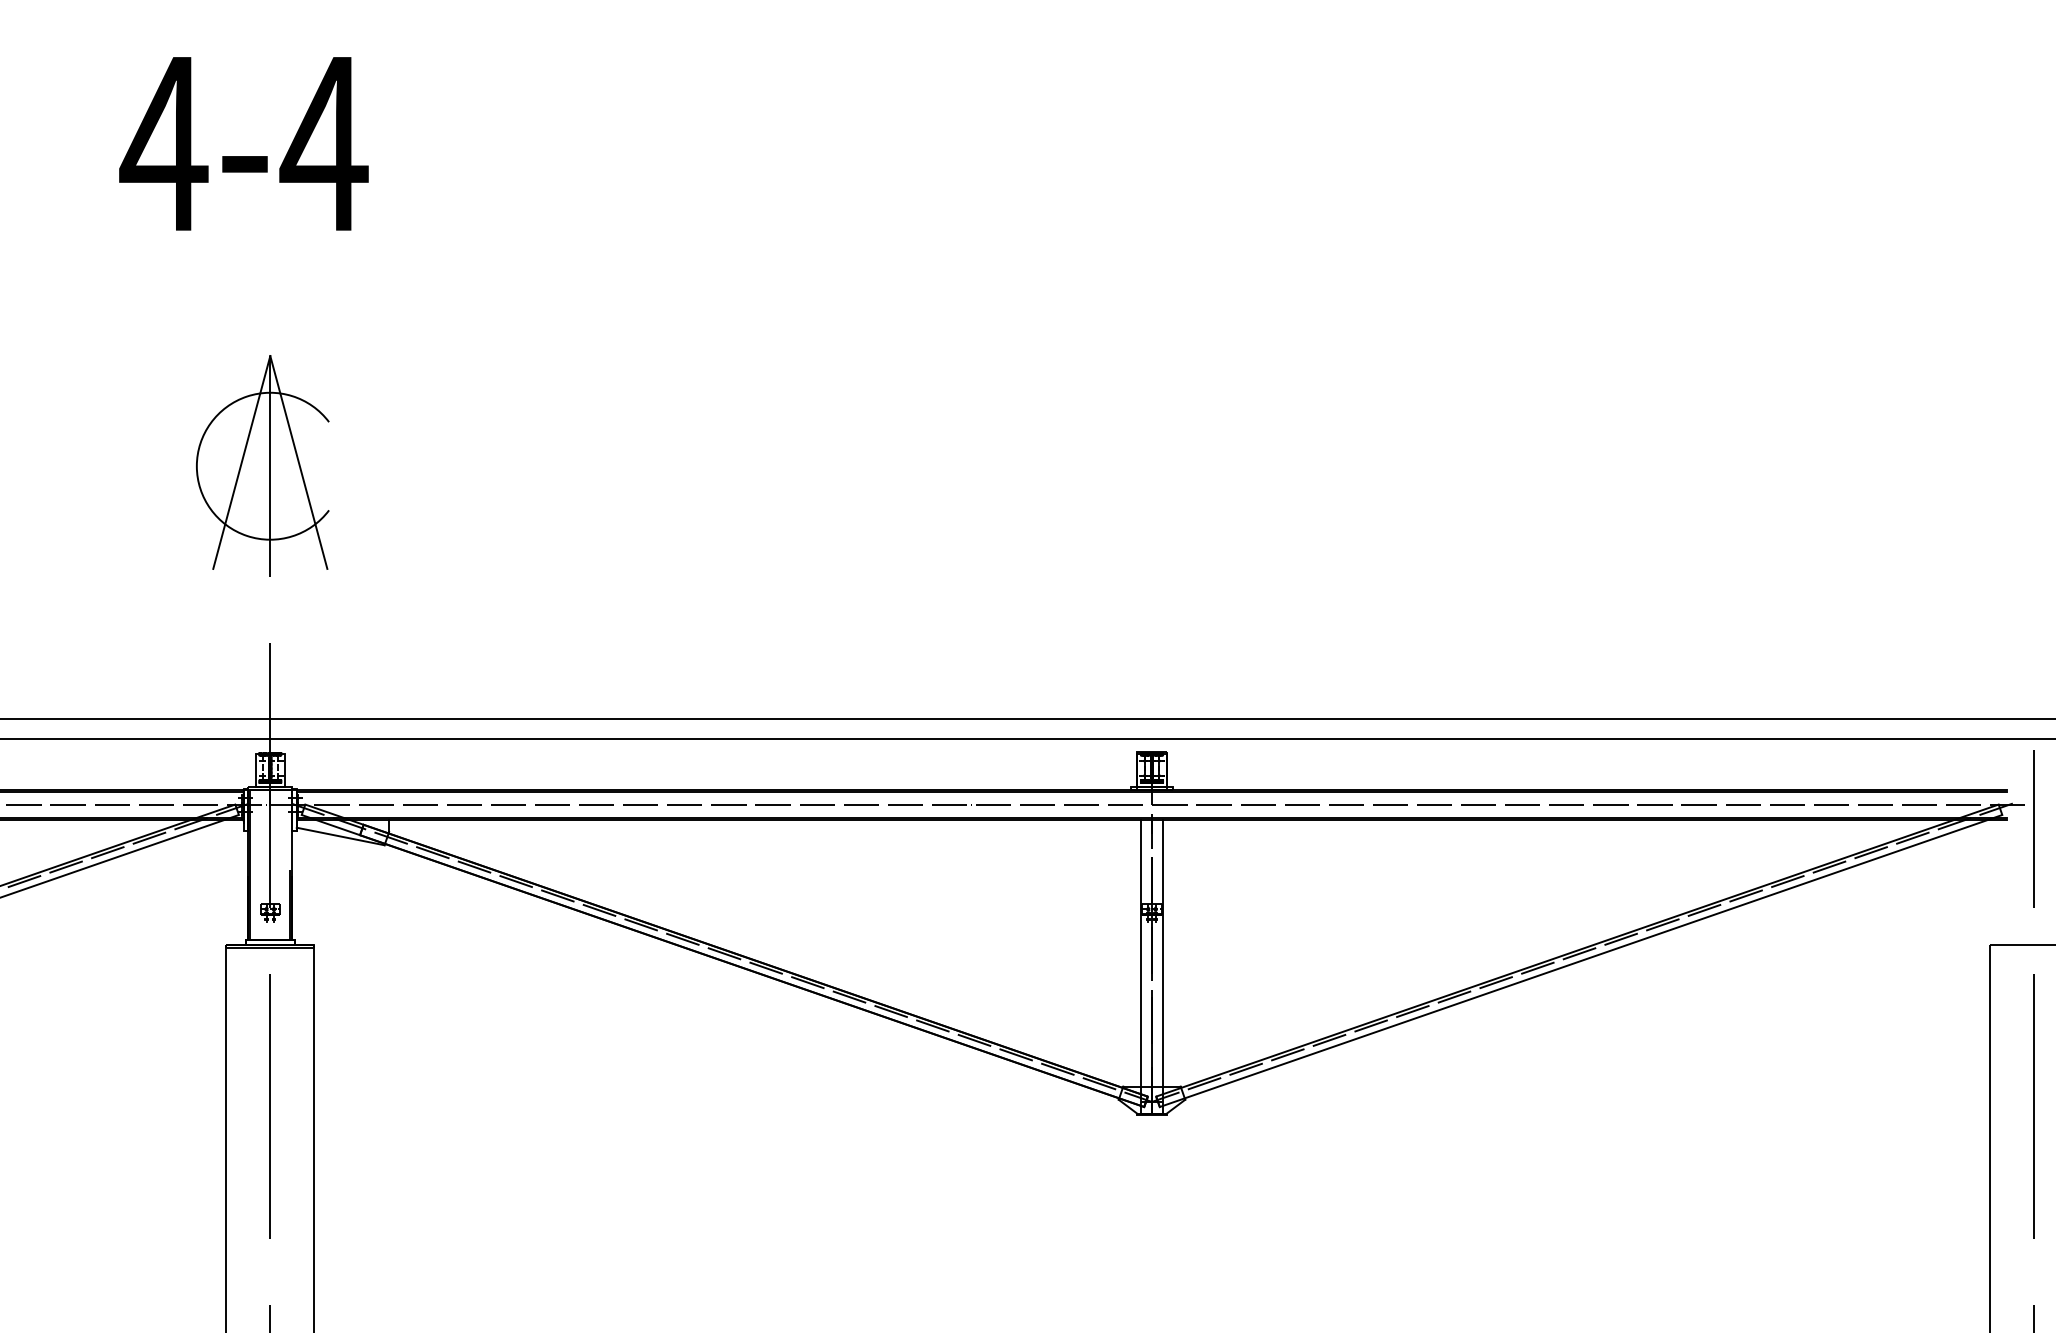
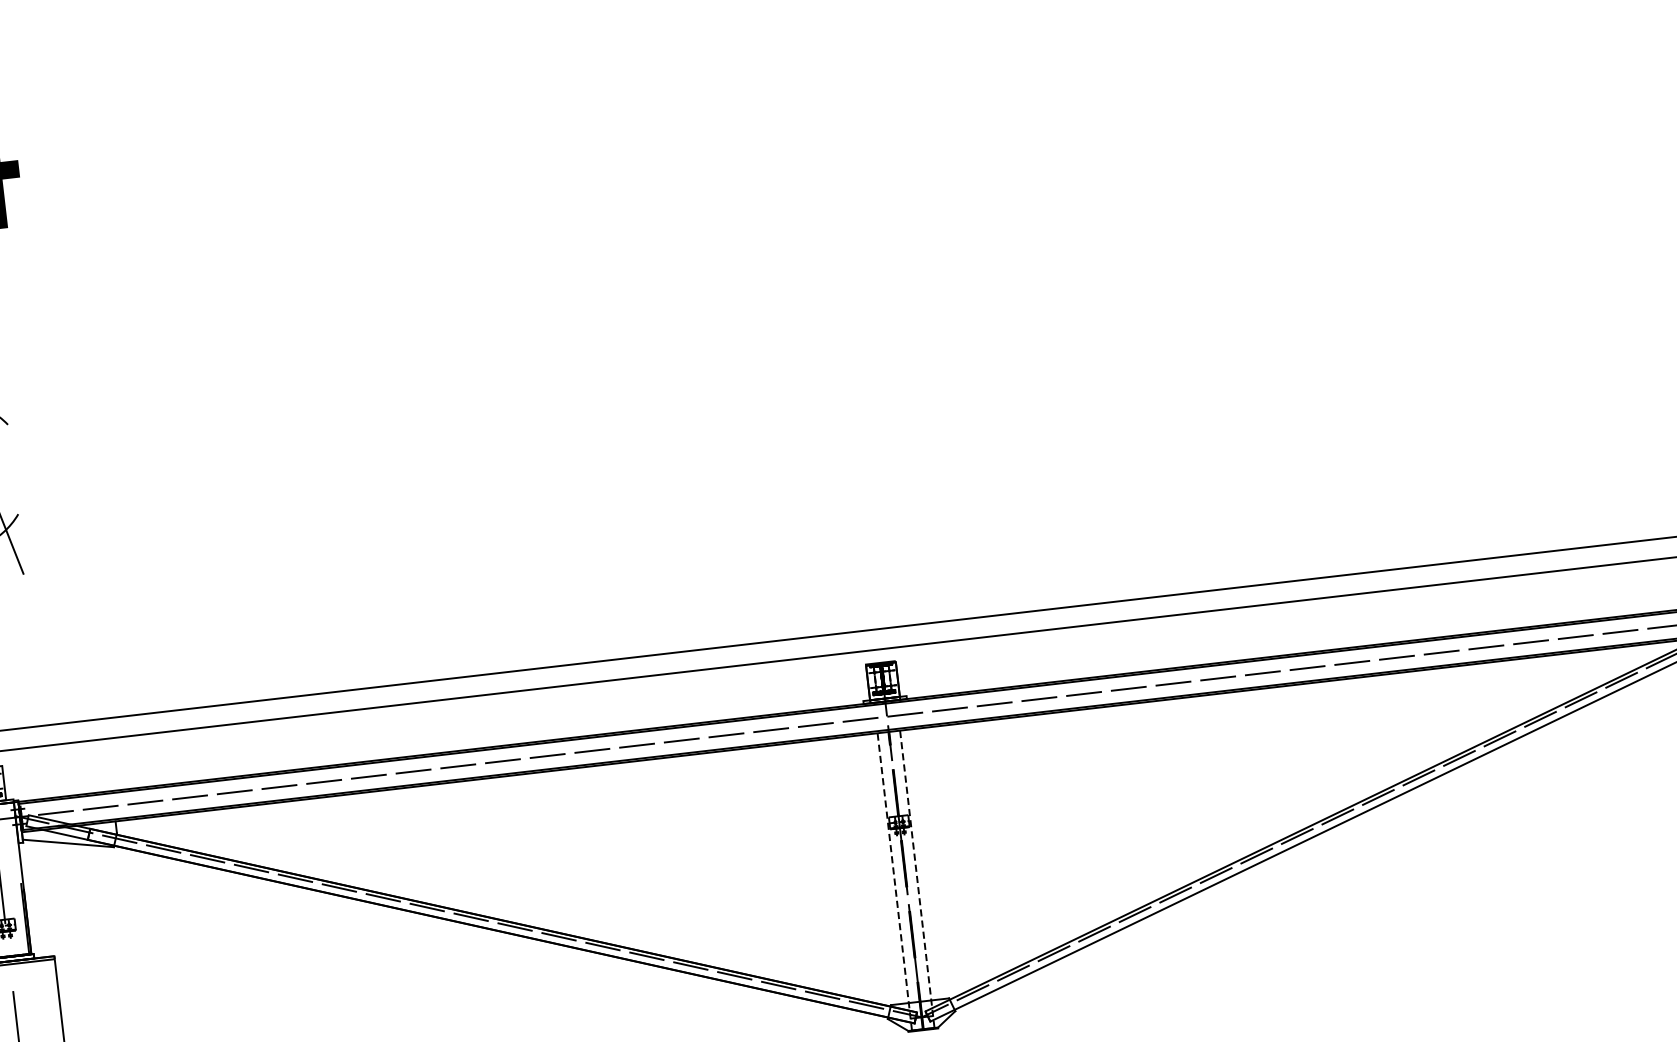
line: (1140, 967) -> (894, 882), solid -> dashed
line: (1163, 967) -> (917, 879), solid -> dashed

